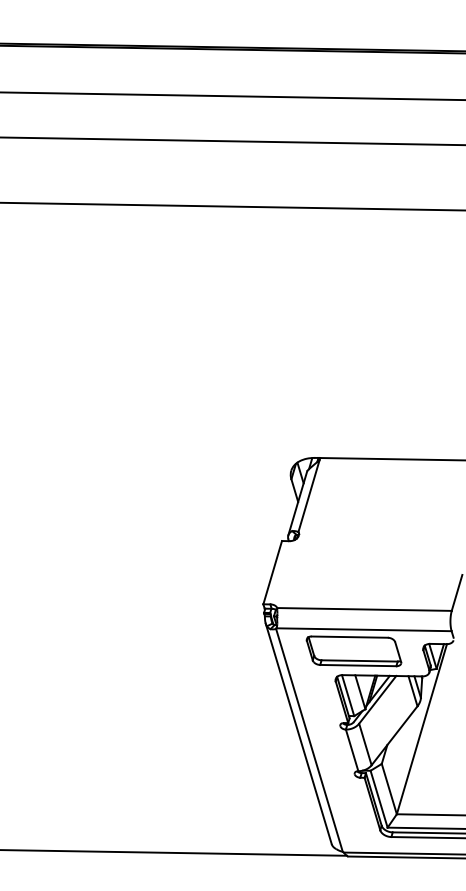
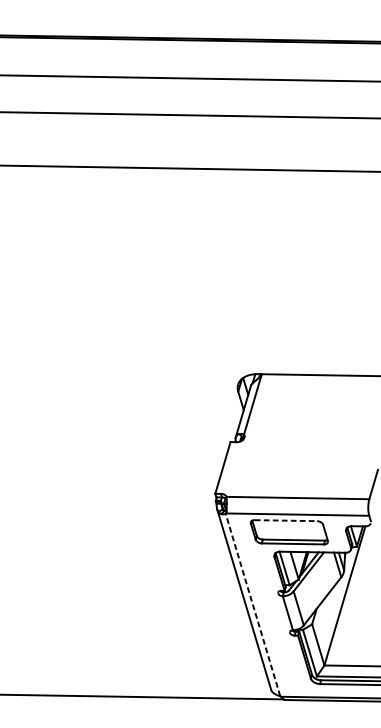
line: (350, 637) -> (286, 520), solid -> dashed
line: (309, 739) -> (253, 604), solid -> dashed

